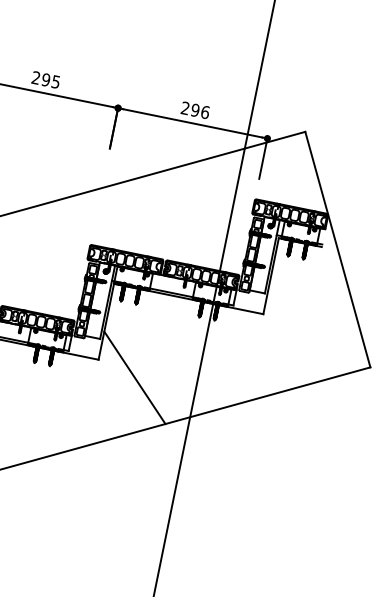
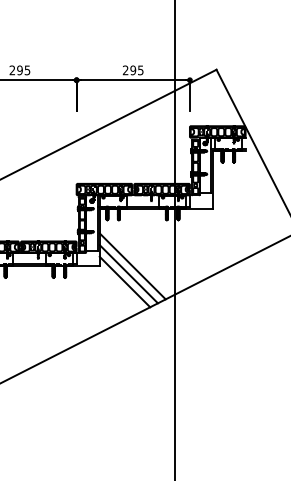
text: (204, 112) -> (140, 70), 296 -> 295
line: (141, 368) -> (132, 266), added
line: (127, 386) -> (124, 281), added

